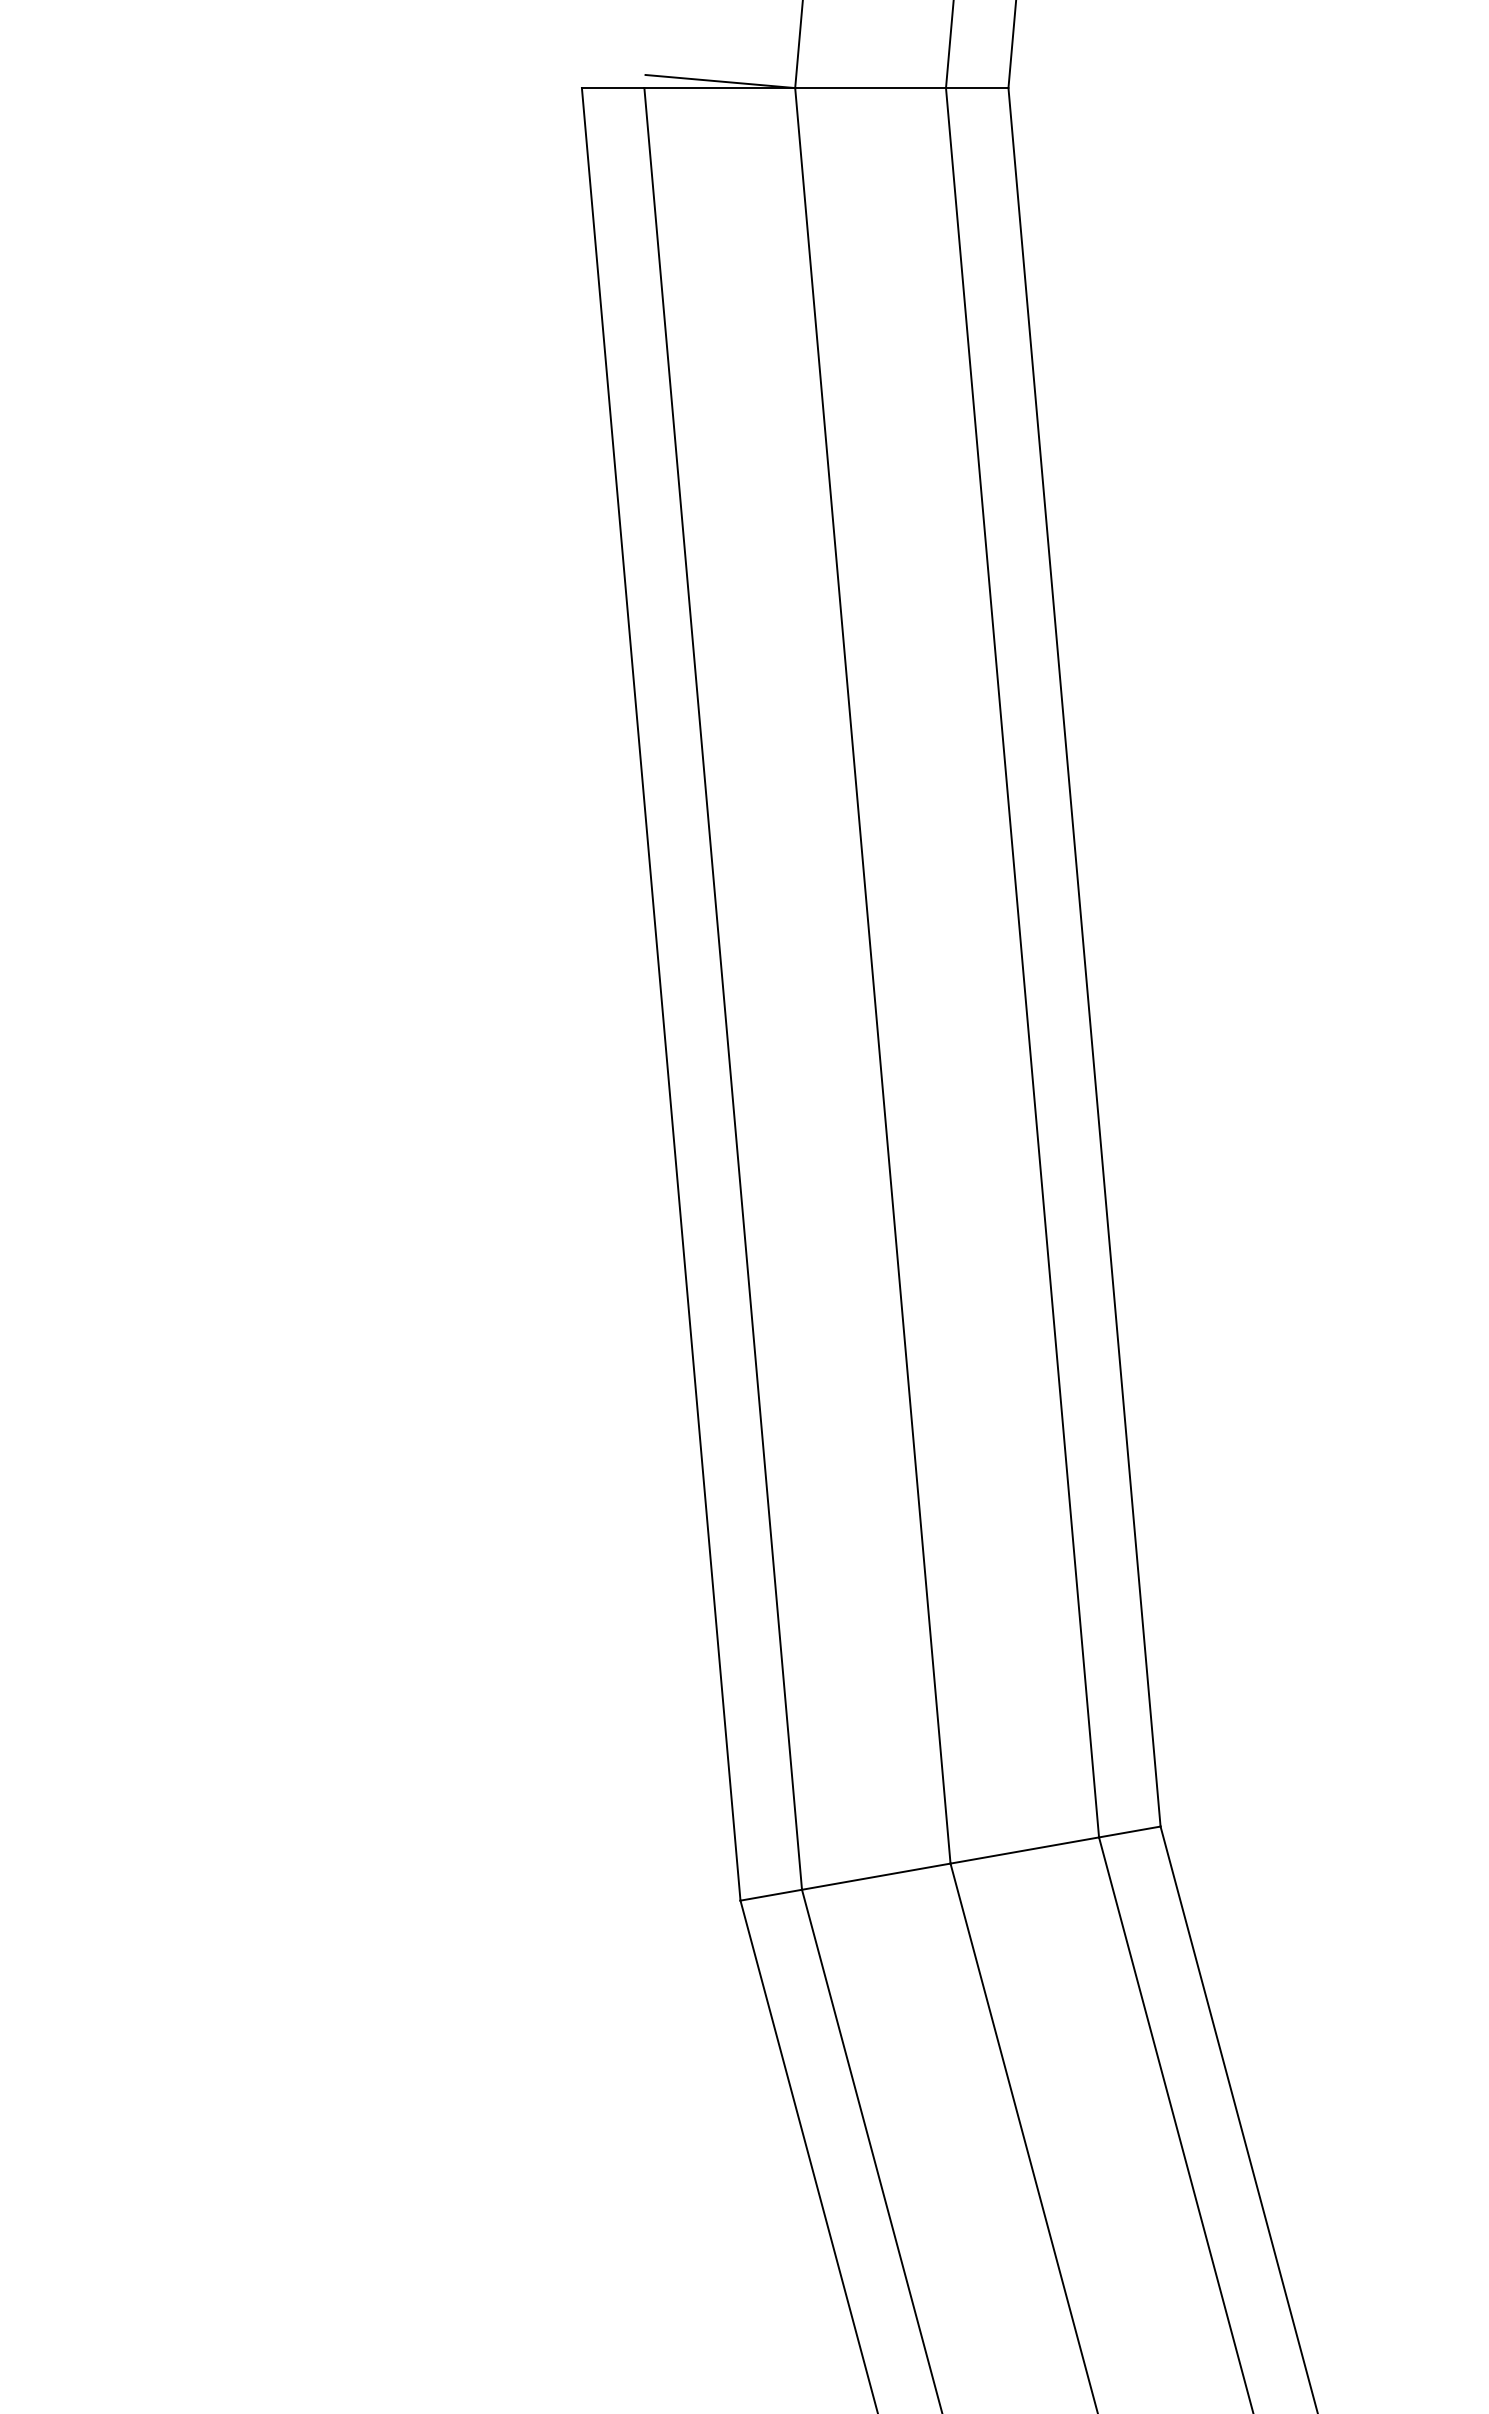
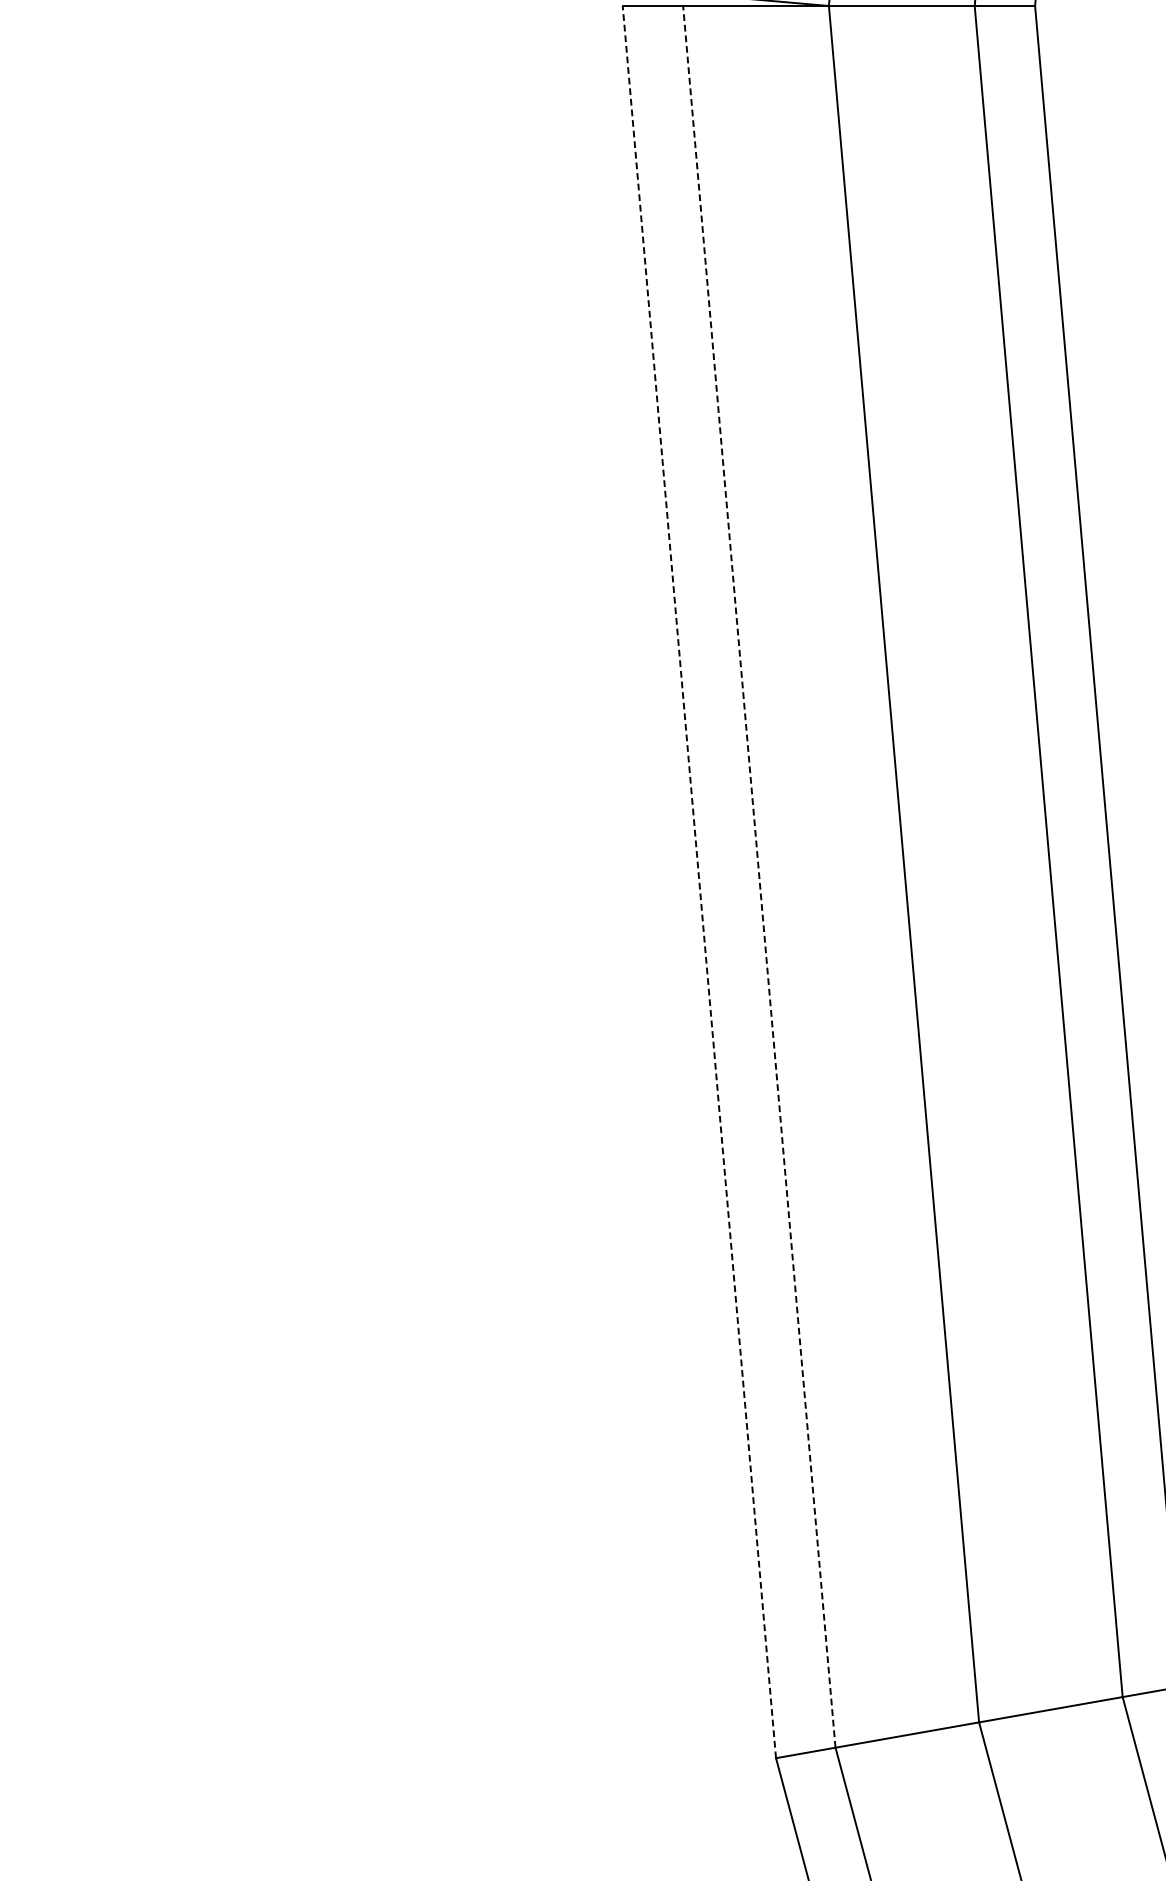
line: (723, 988) -> (759, 876), solid -> dashed
line: (661, 994) -> (699, 882), solid -> dashed

